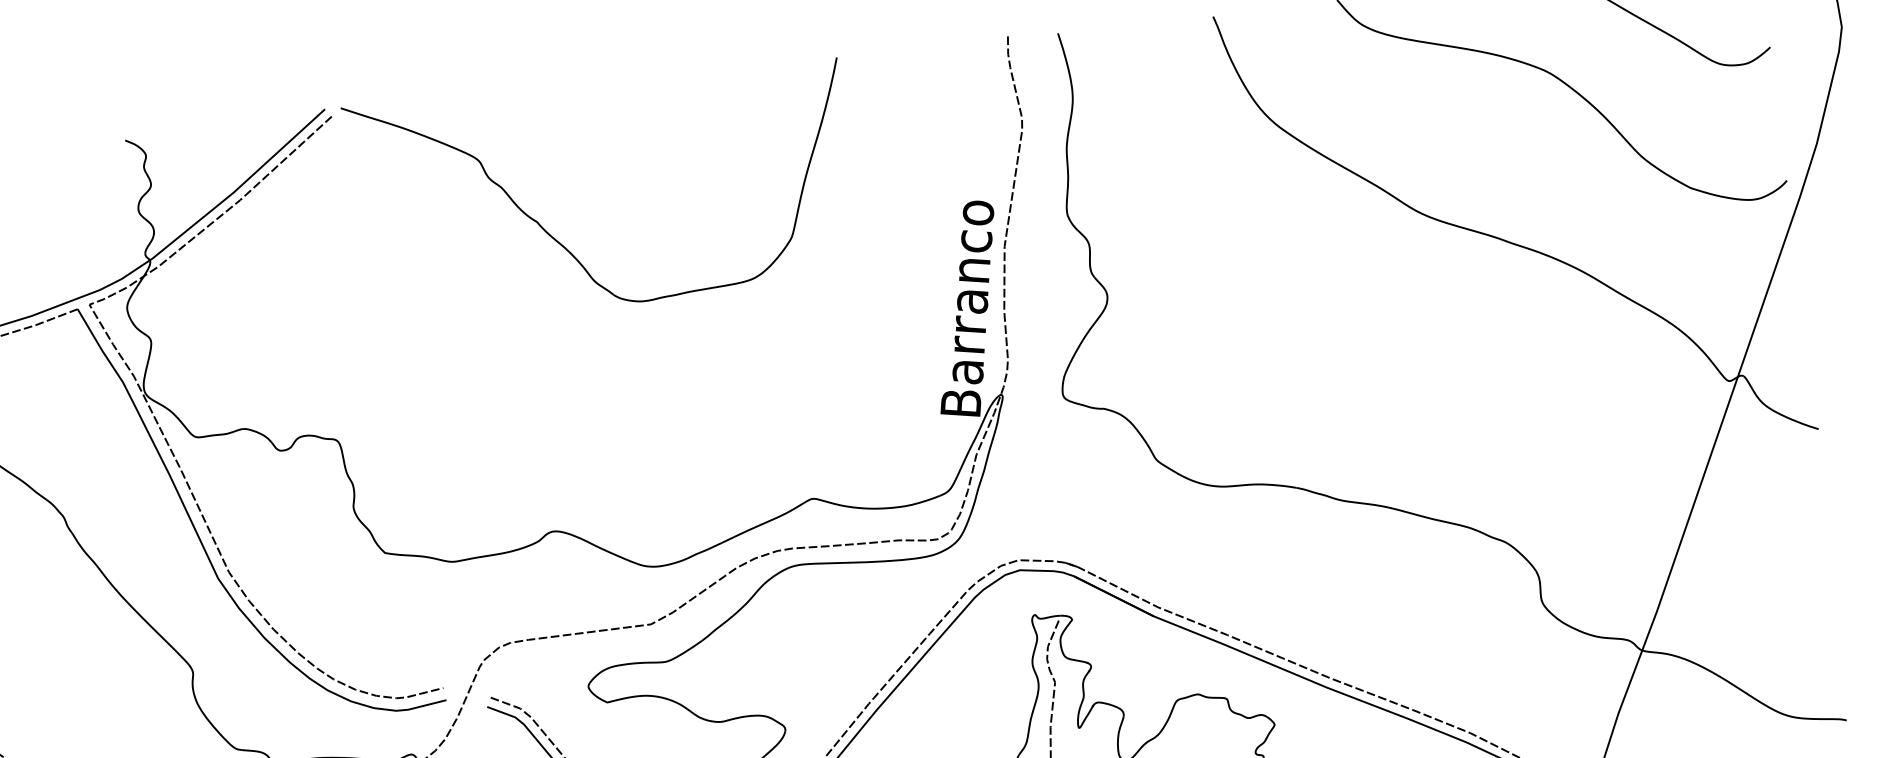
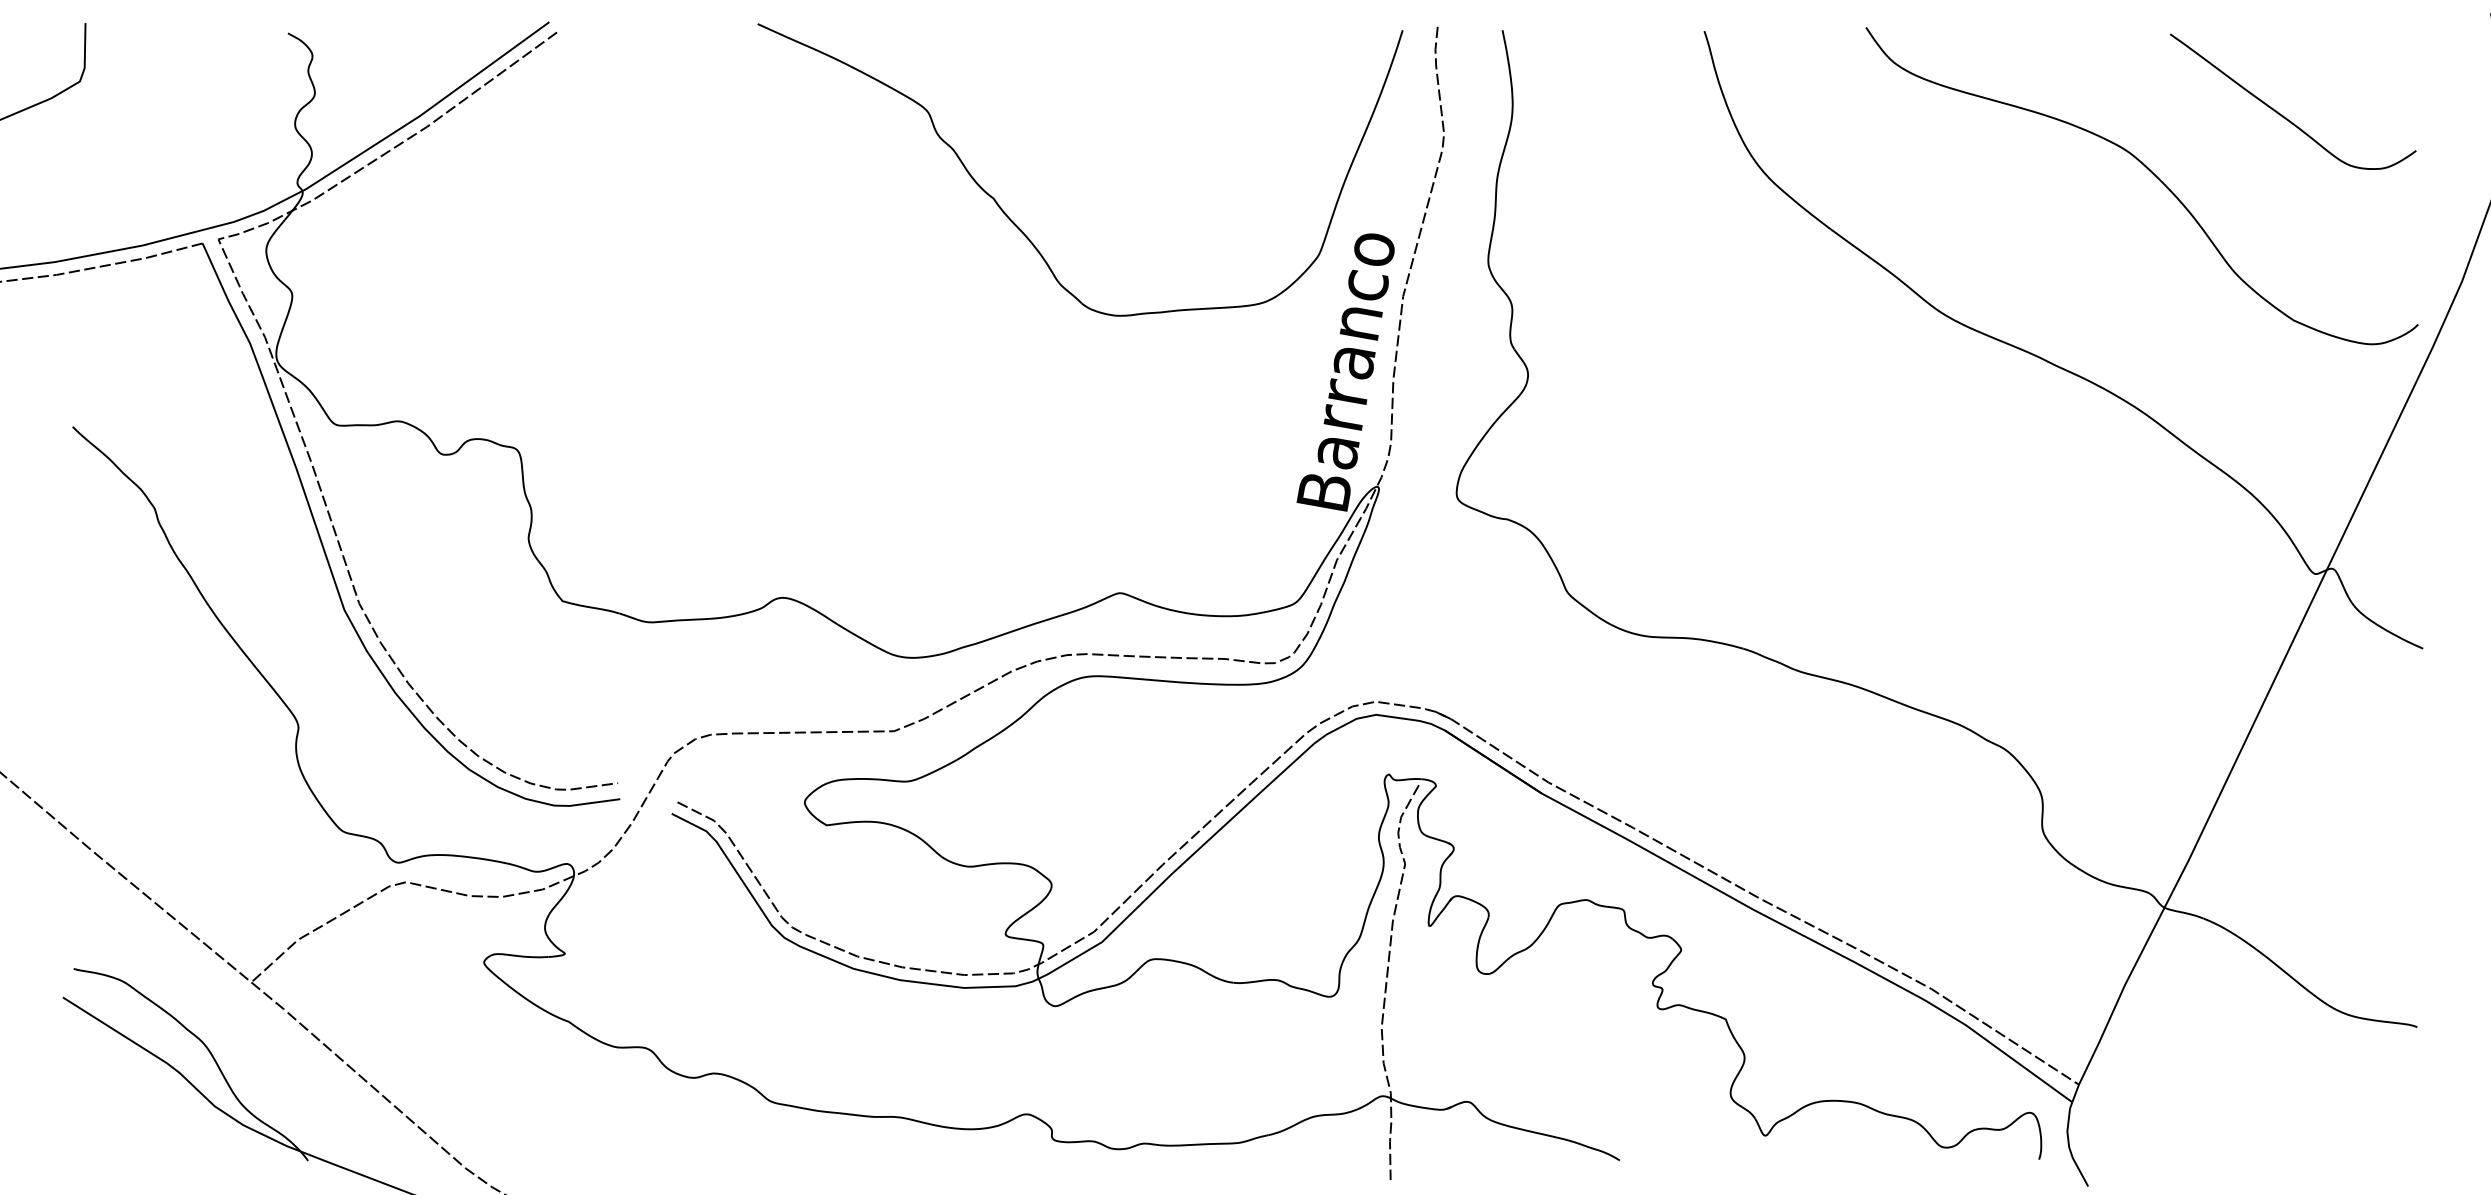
part: (560, 242) -> (1020, 228), moved

